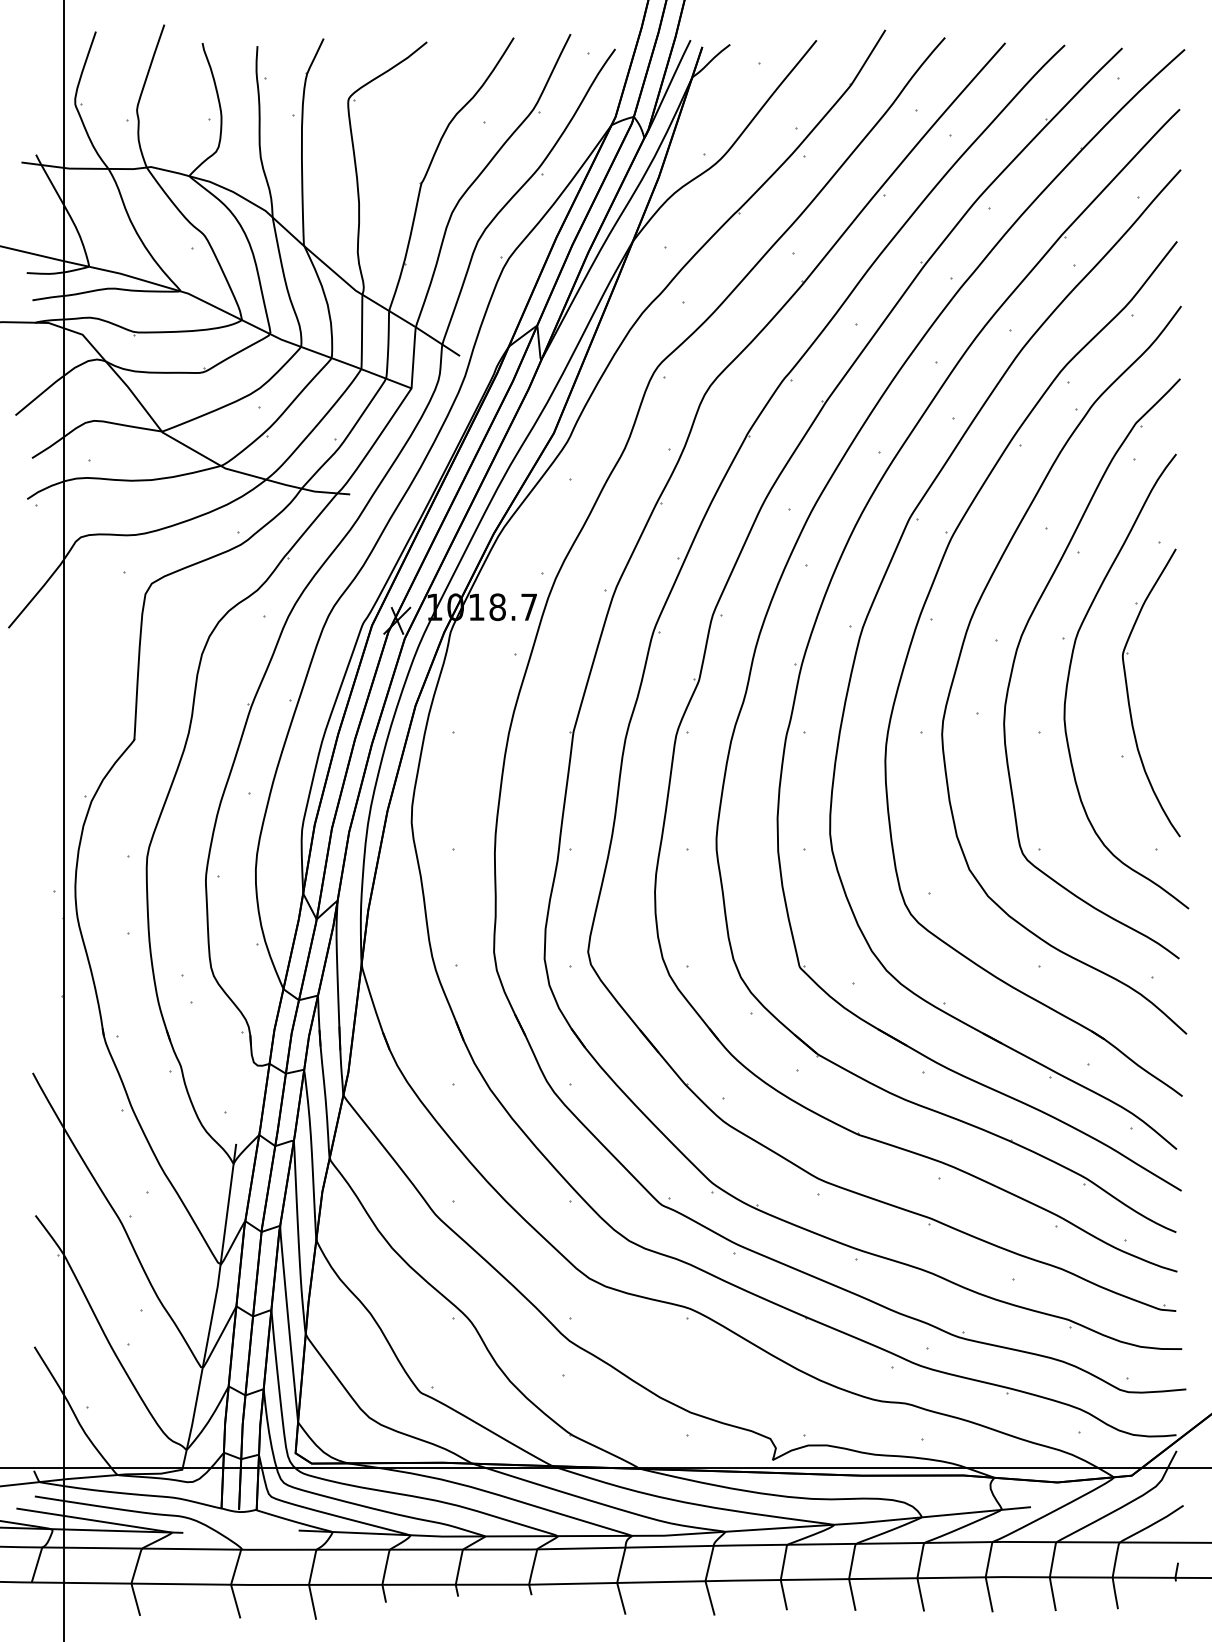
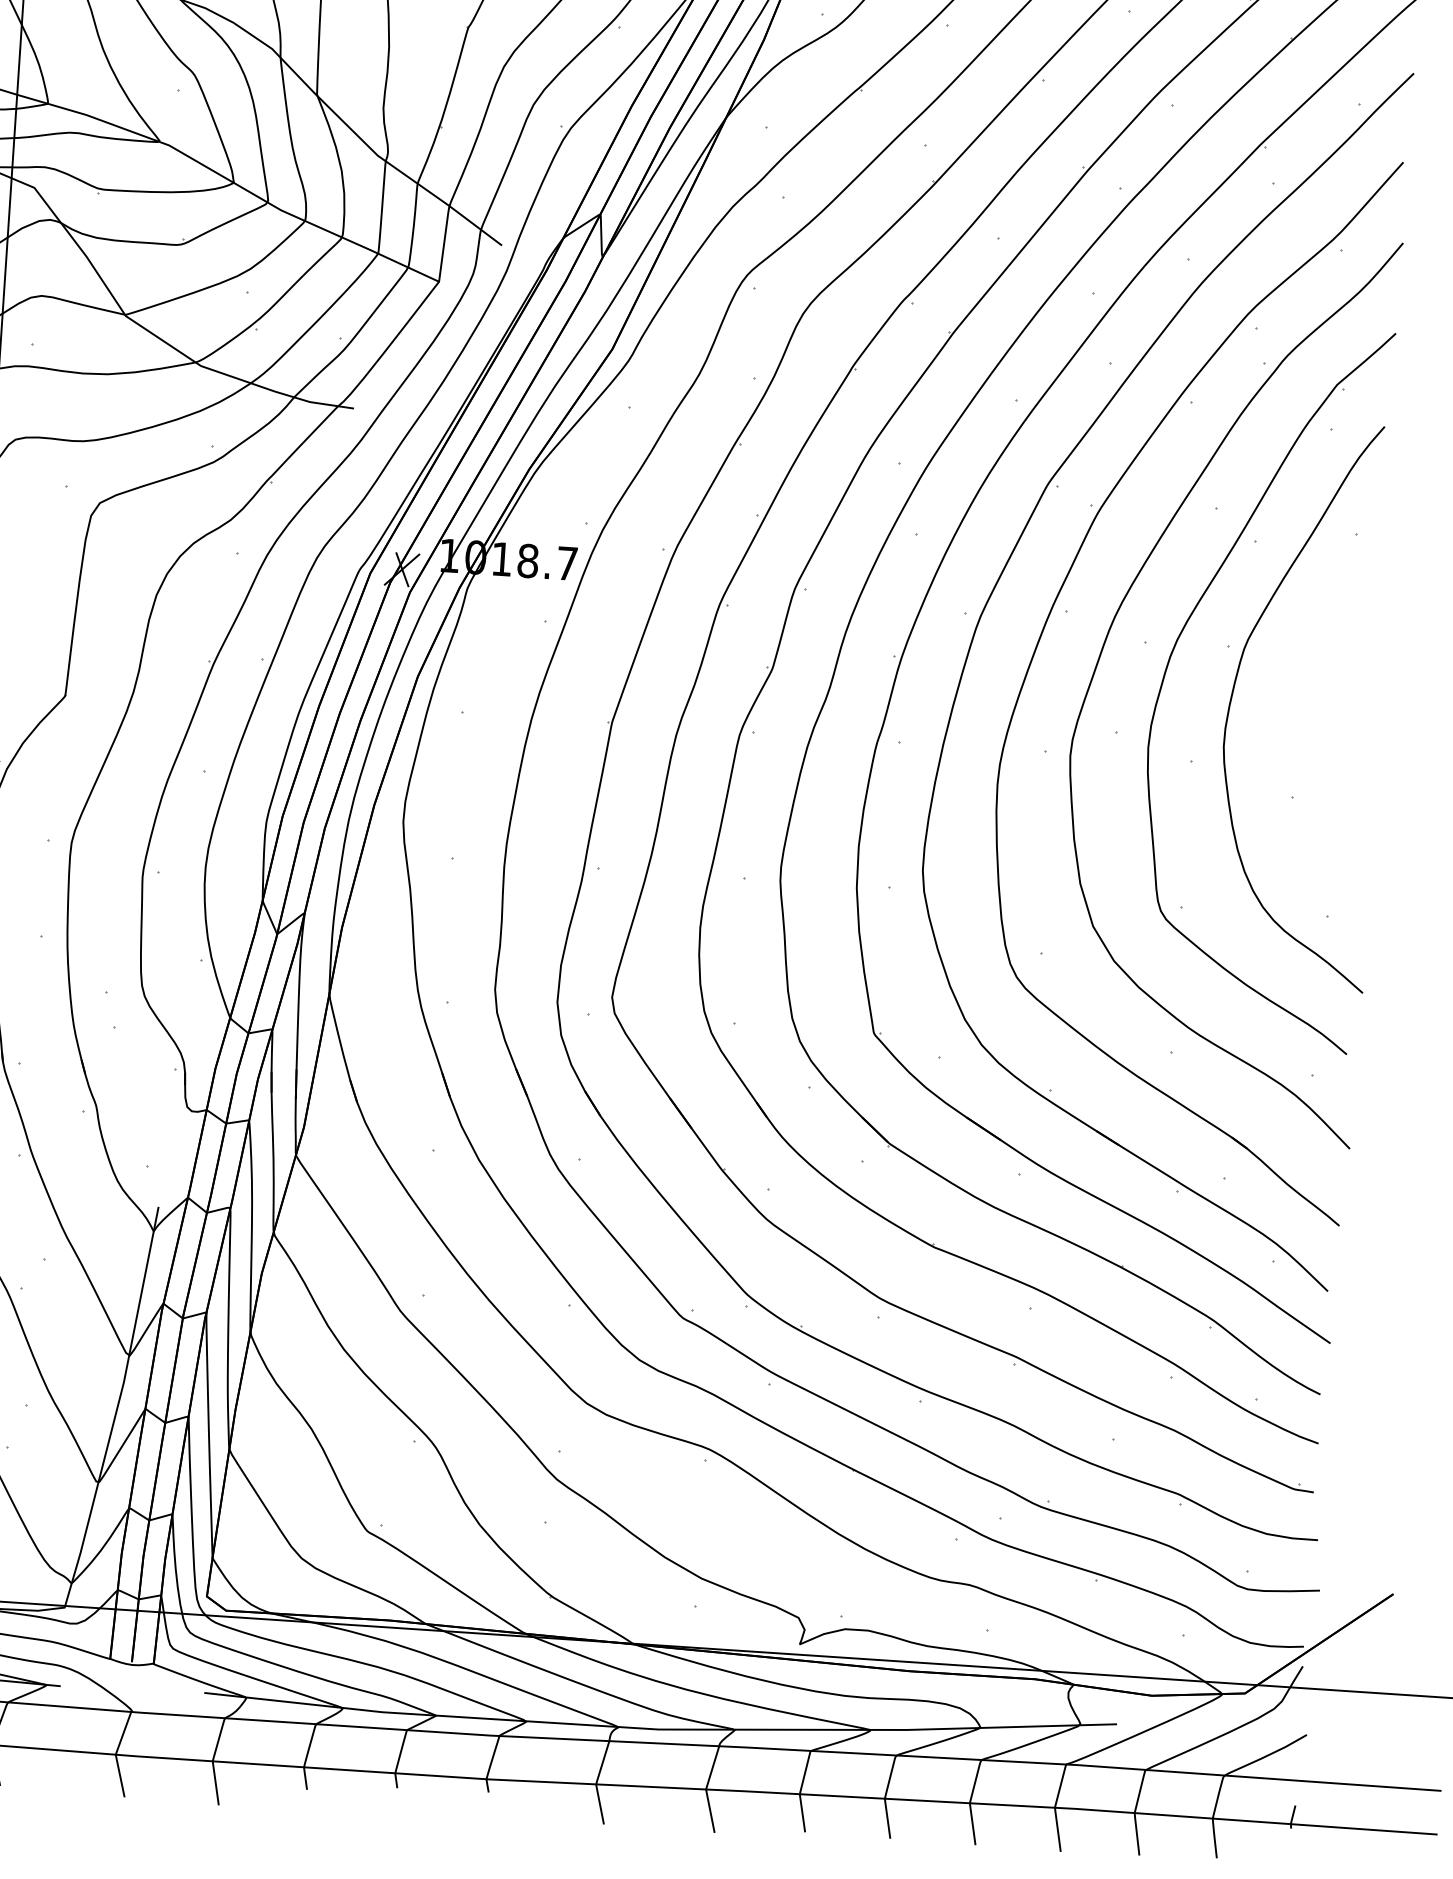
part: (1129, 698) -> (1306, 726), removed

